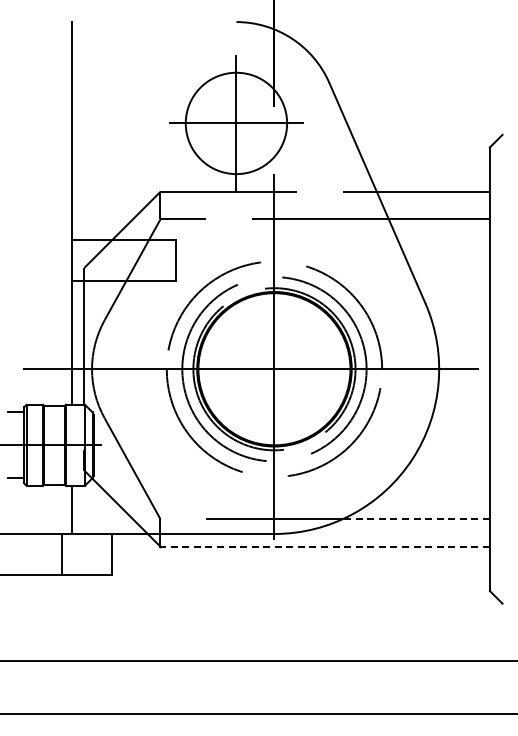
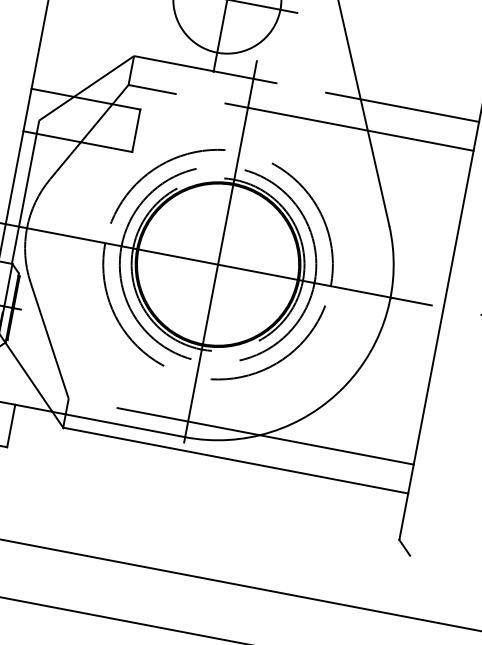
line: (415, 519) -> (335, 450), dashed -> solid
line: (325, 546) -> (236, 460), dashed -> solid

